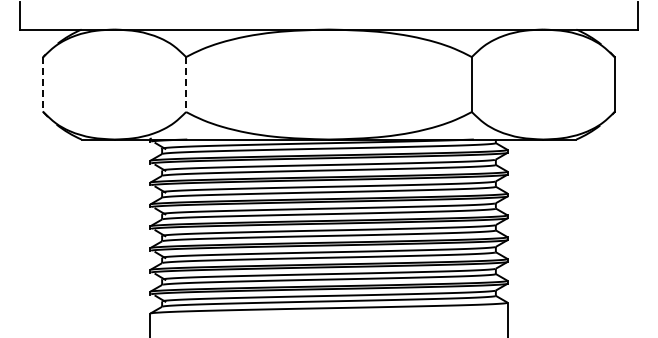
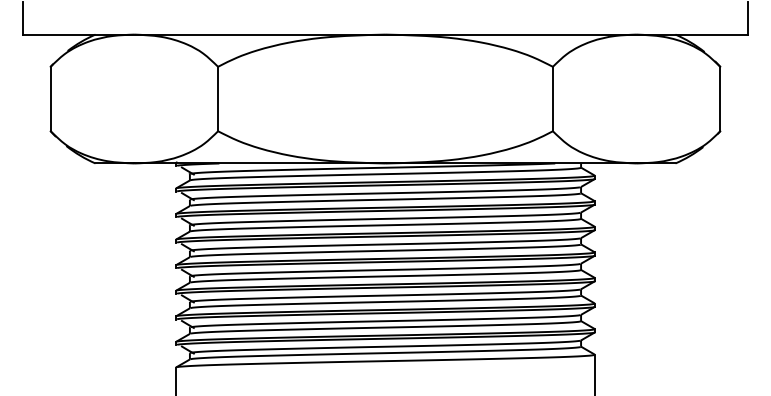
line: (43, 85) -> (50, 100), dashed -> solid
line: (186, 85) -> (218, 100), dashed -> solid

